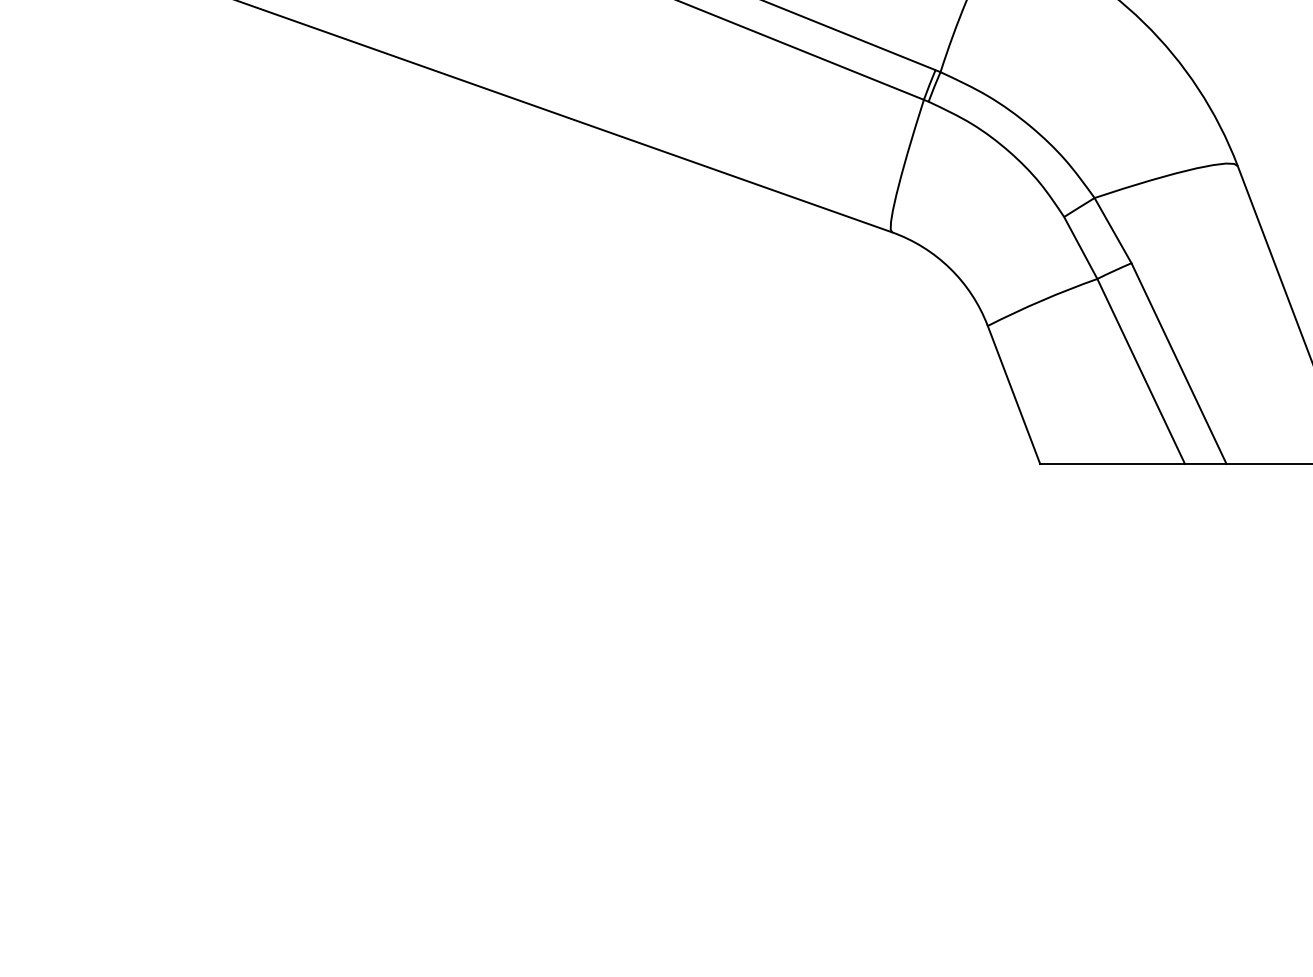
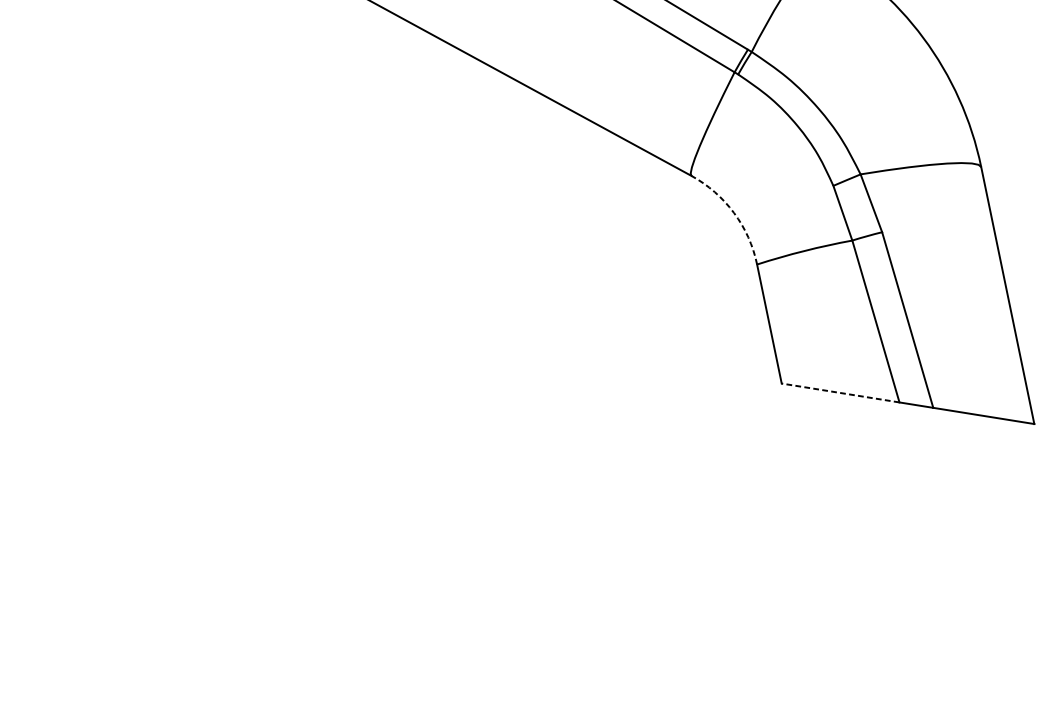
arc: (950, 268) -> (734, 212), solid -> dashed
line: (1112, 463) -> (840, 392), solid -> dashed

